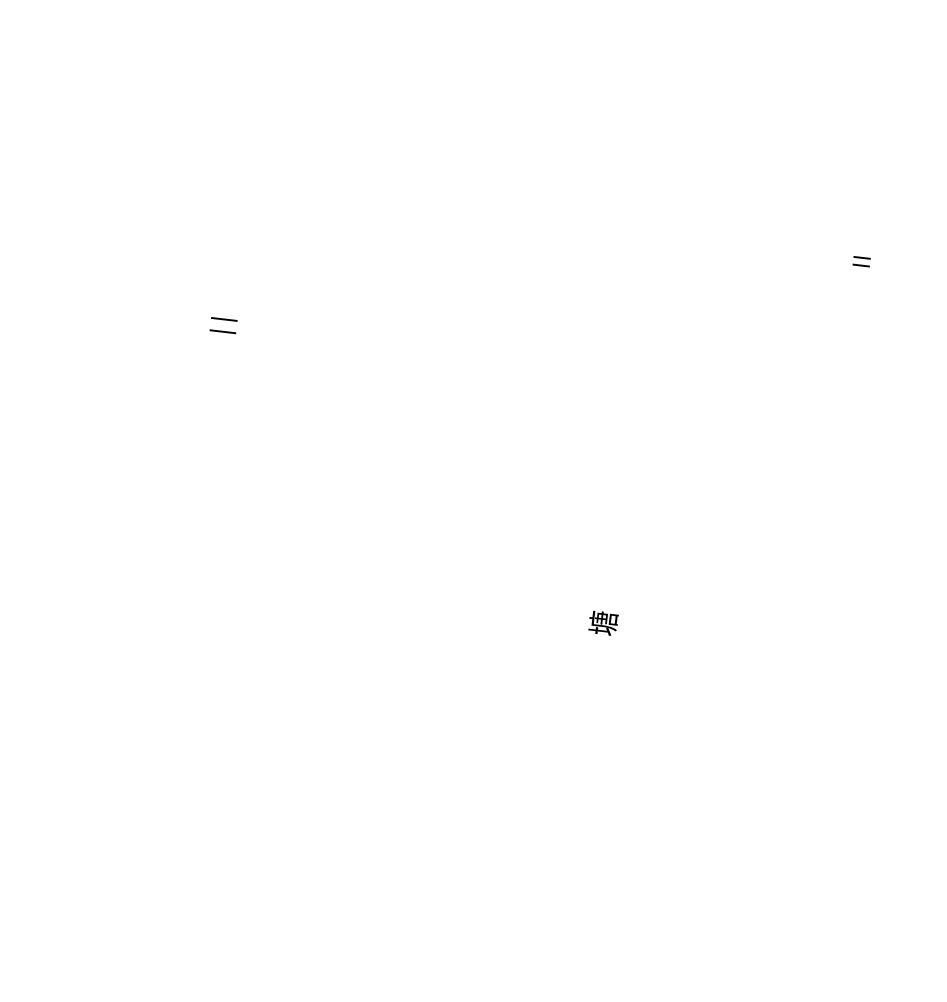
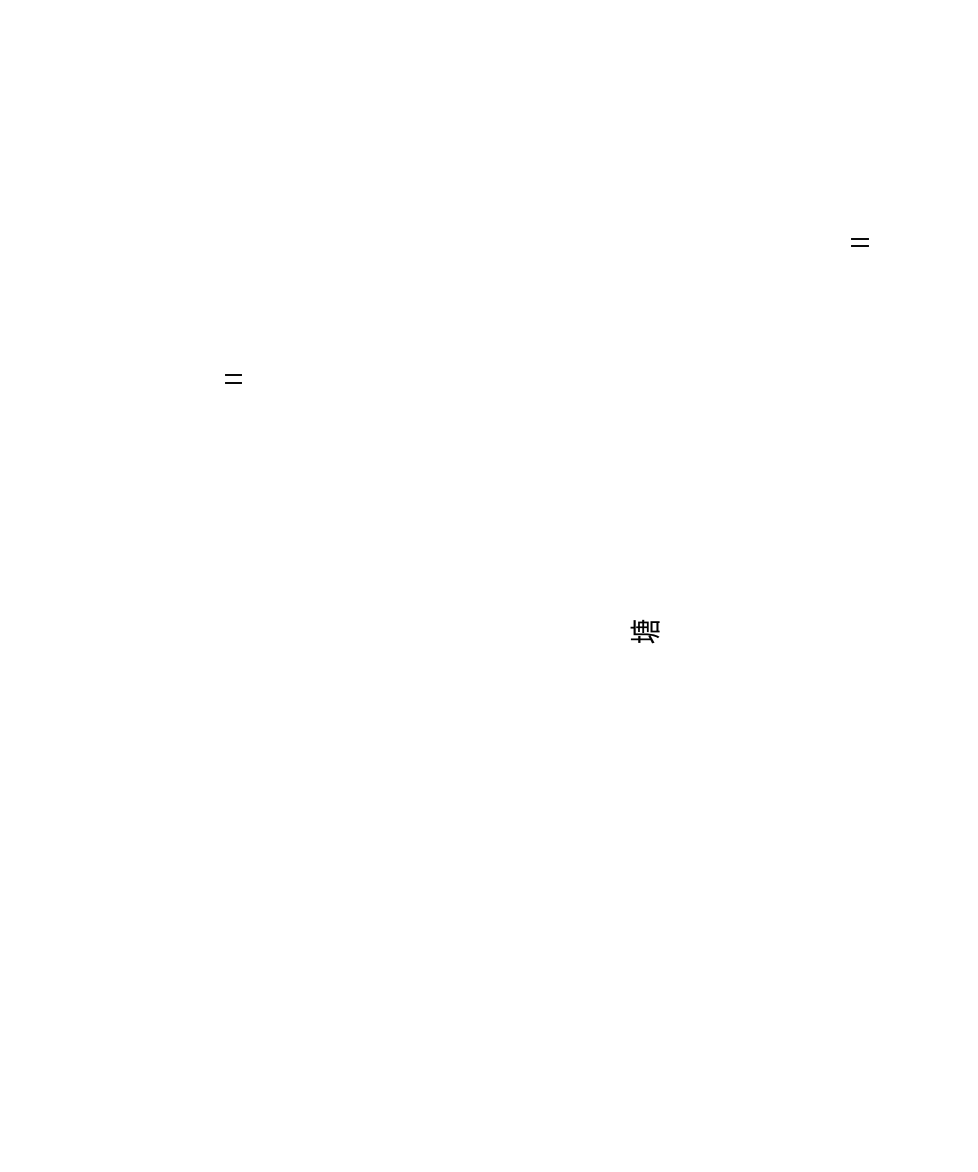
part: (223, 324) -> (233, 378), size x0.62

